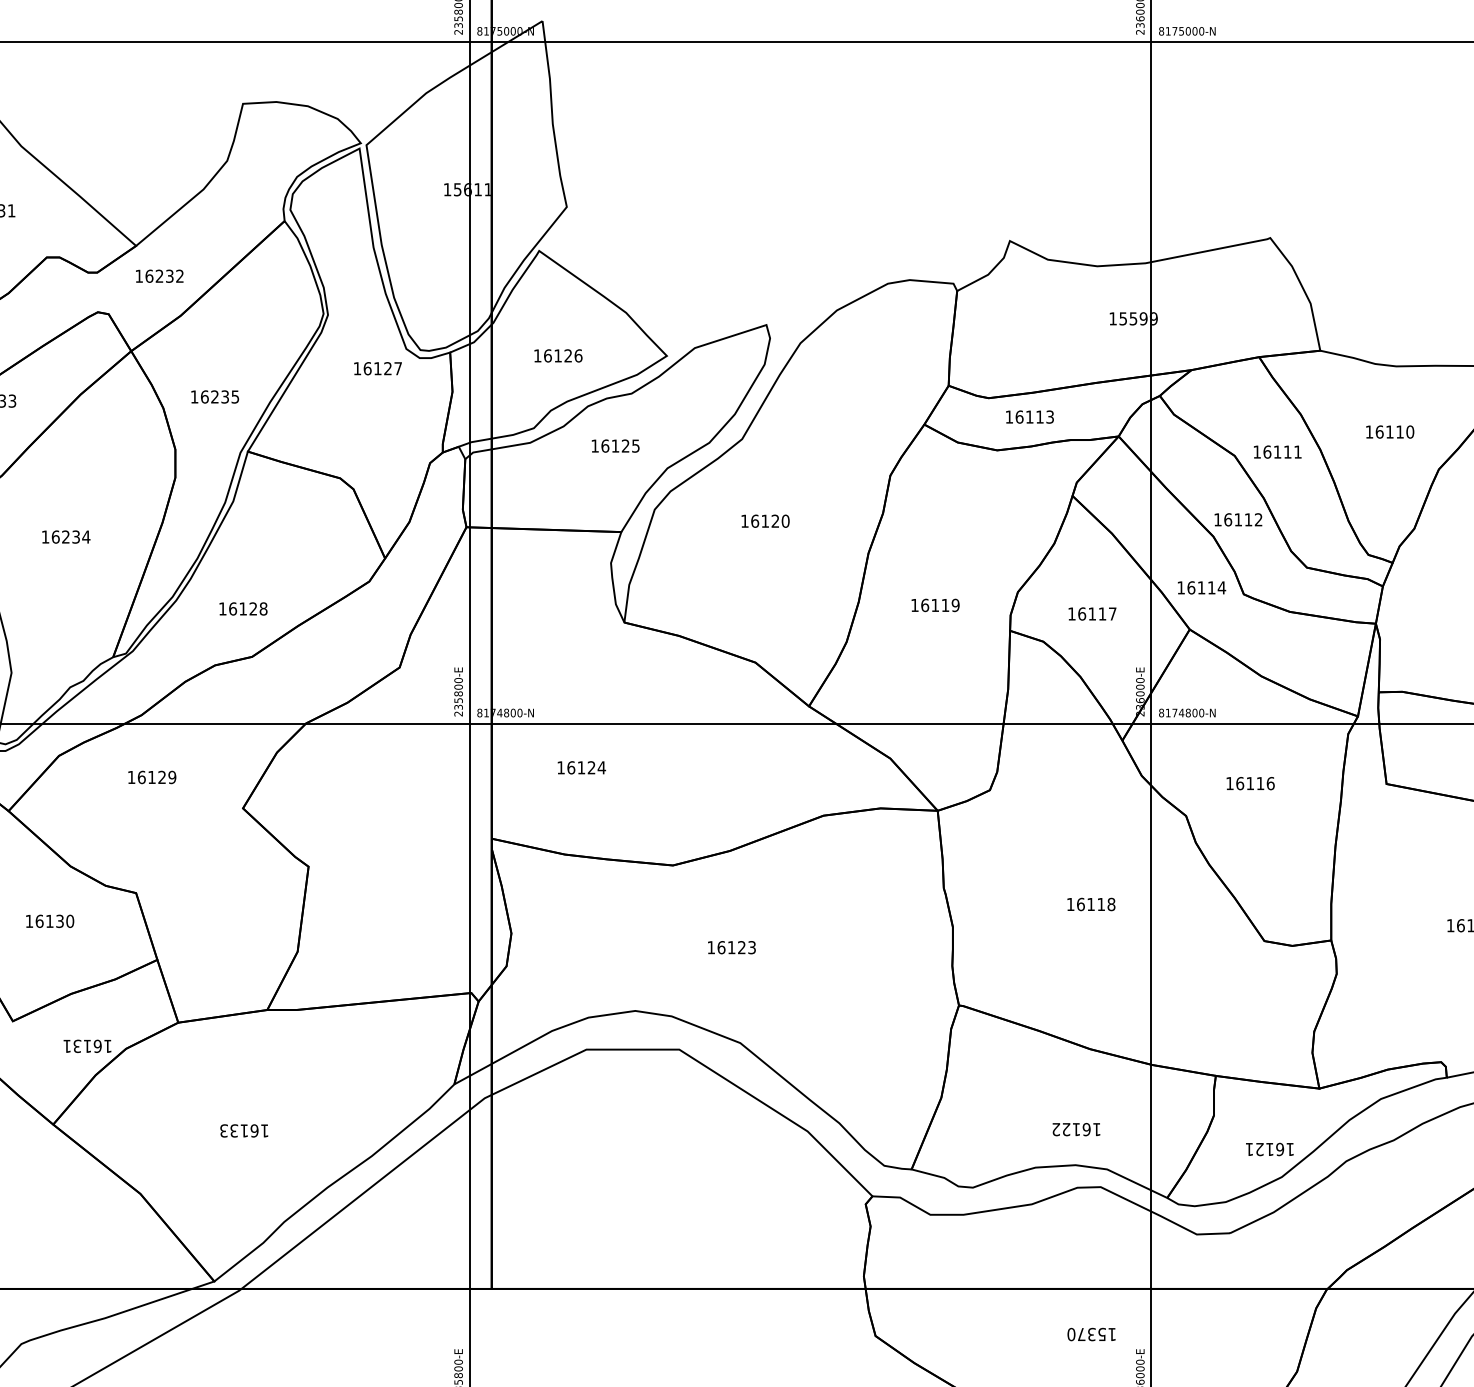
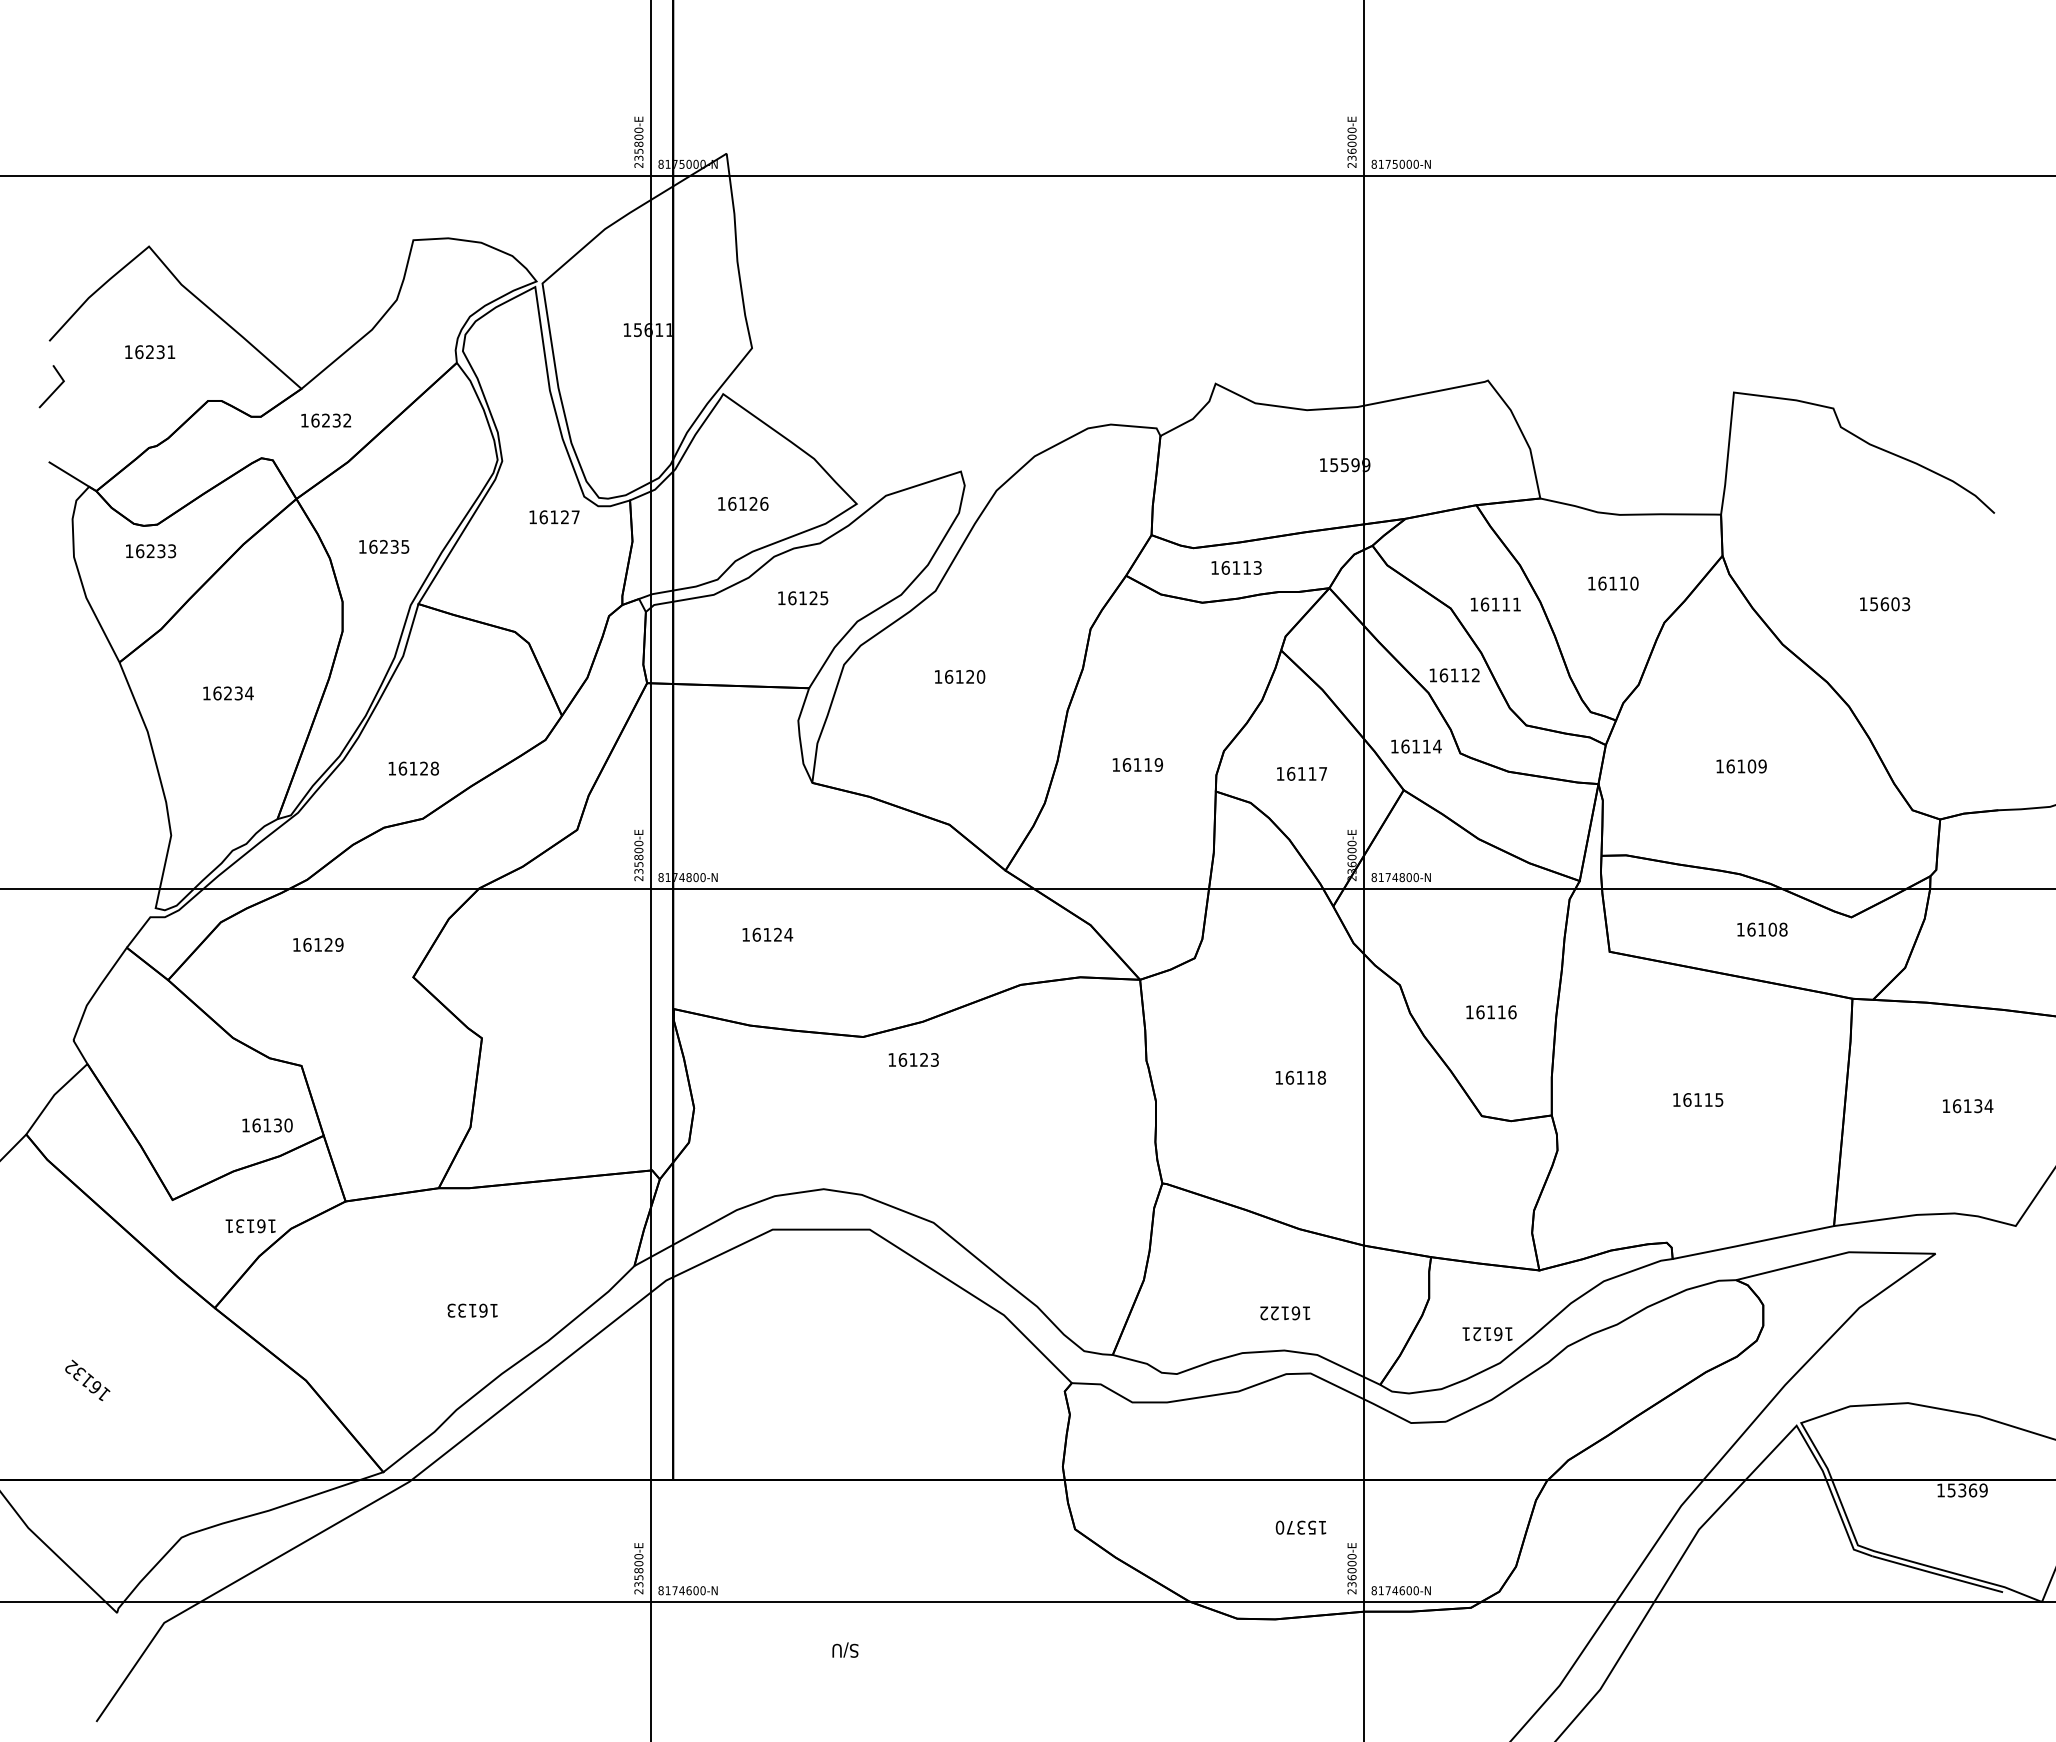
text: (1250, 783) -> (1491, 1012), moved
text: (50, 921) -> (267, 1125), moved
text: (731, 947) -> (913, 1059), moved
text: (244, 1130) -> (472, 1310), moved

